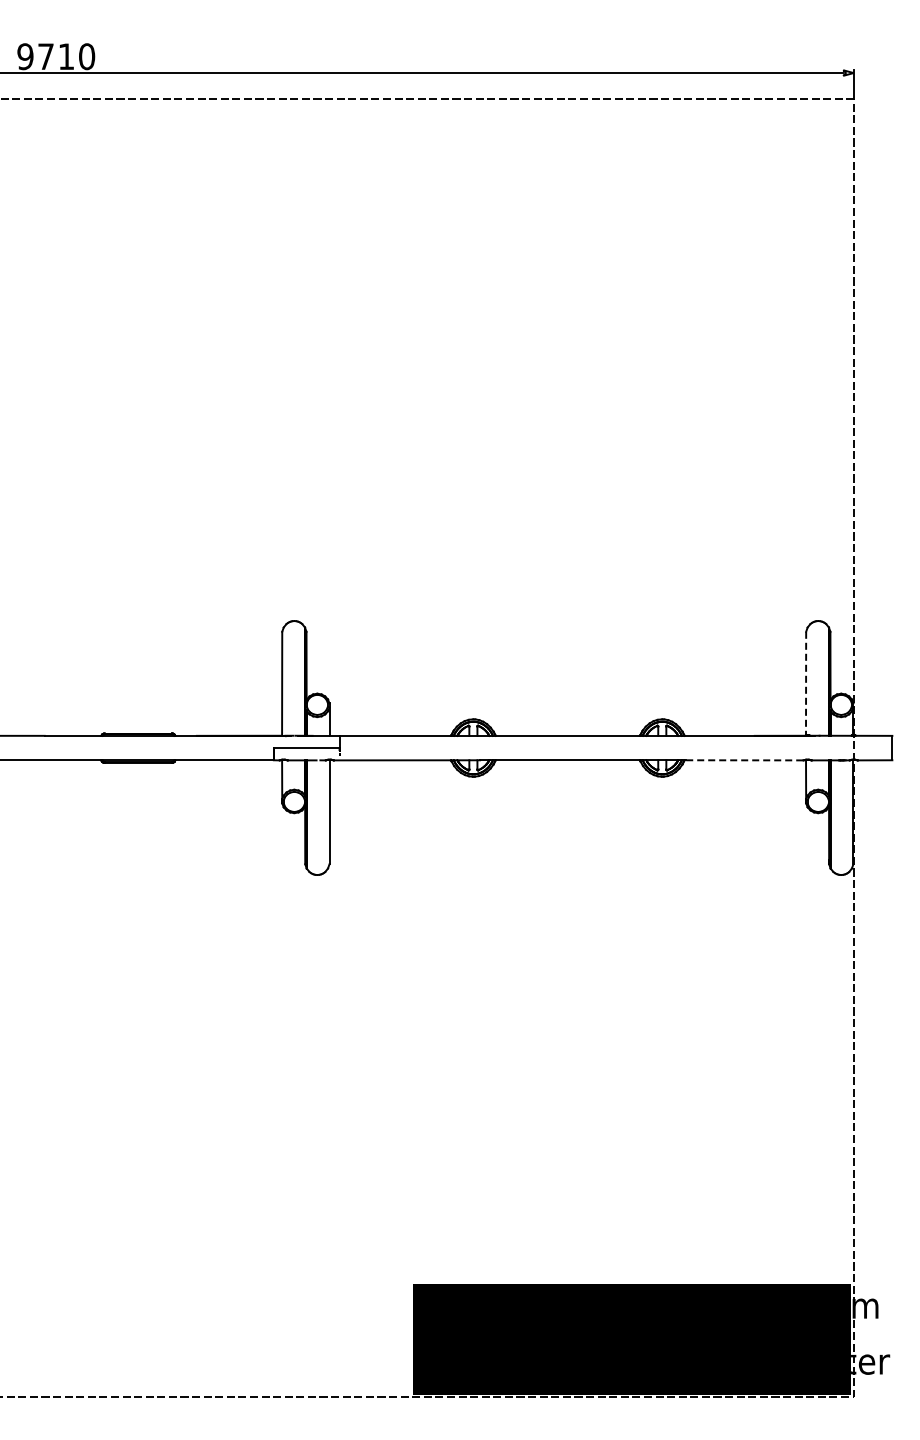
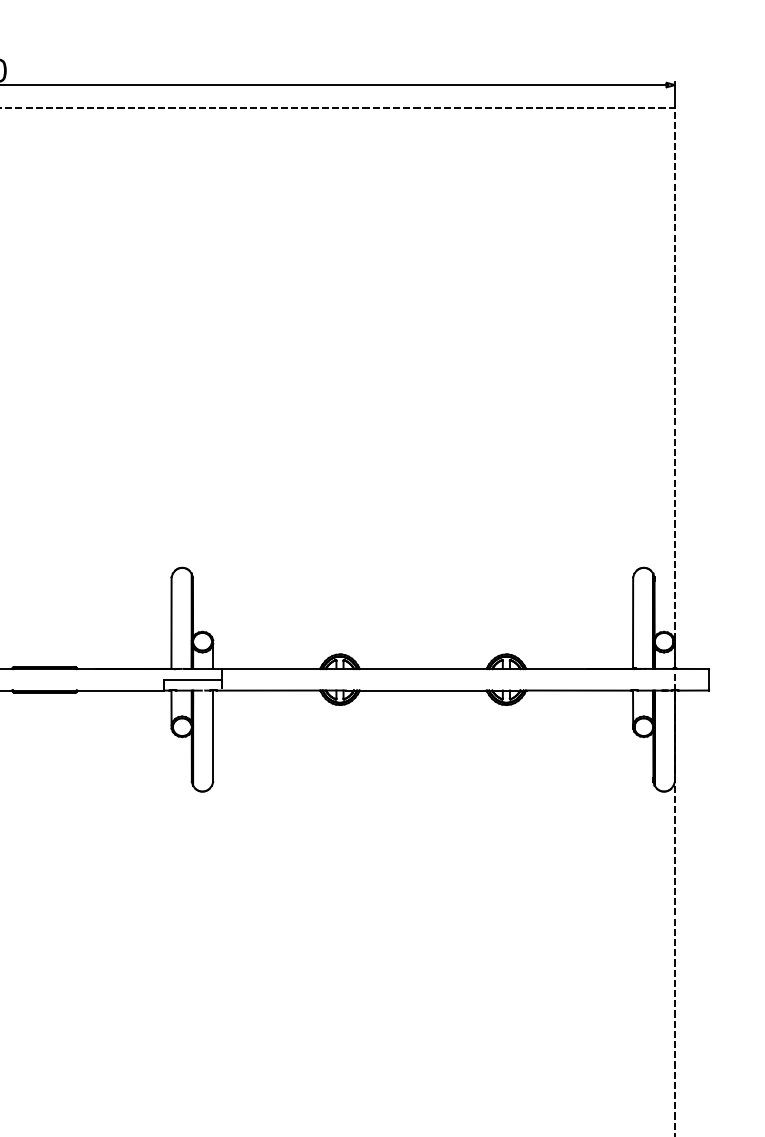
line: (806, 683) -> (633, 622), dashed -> solid
line: (744, 760) -> (578, 690), dashed -> solid

